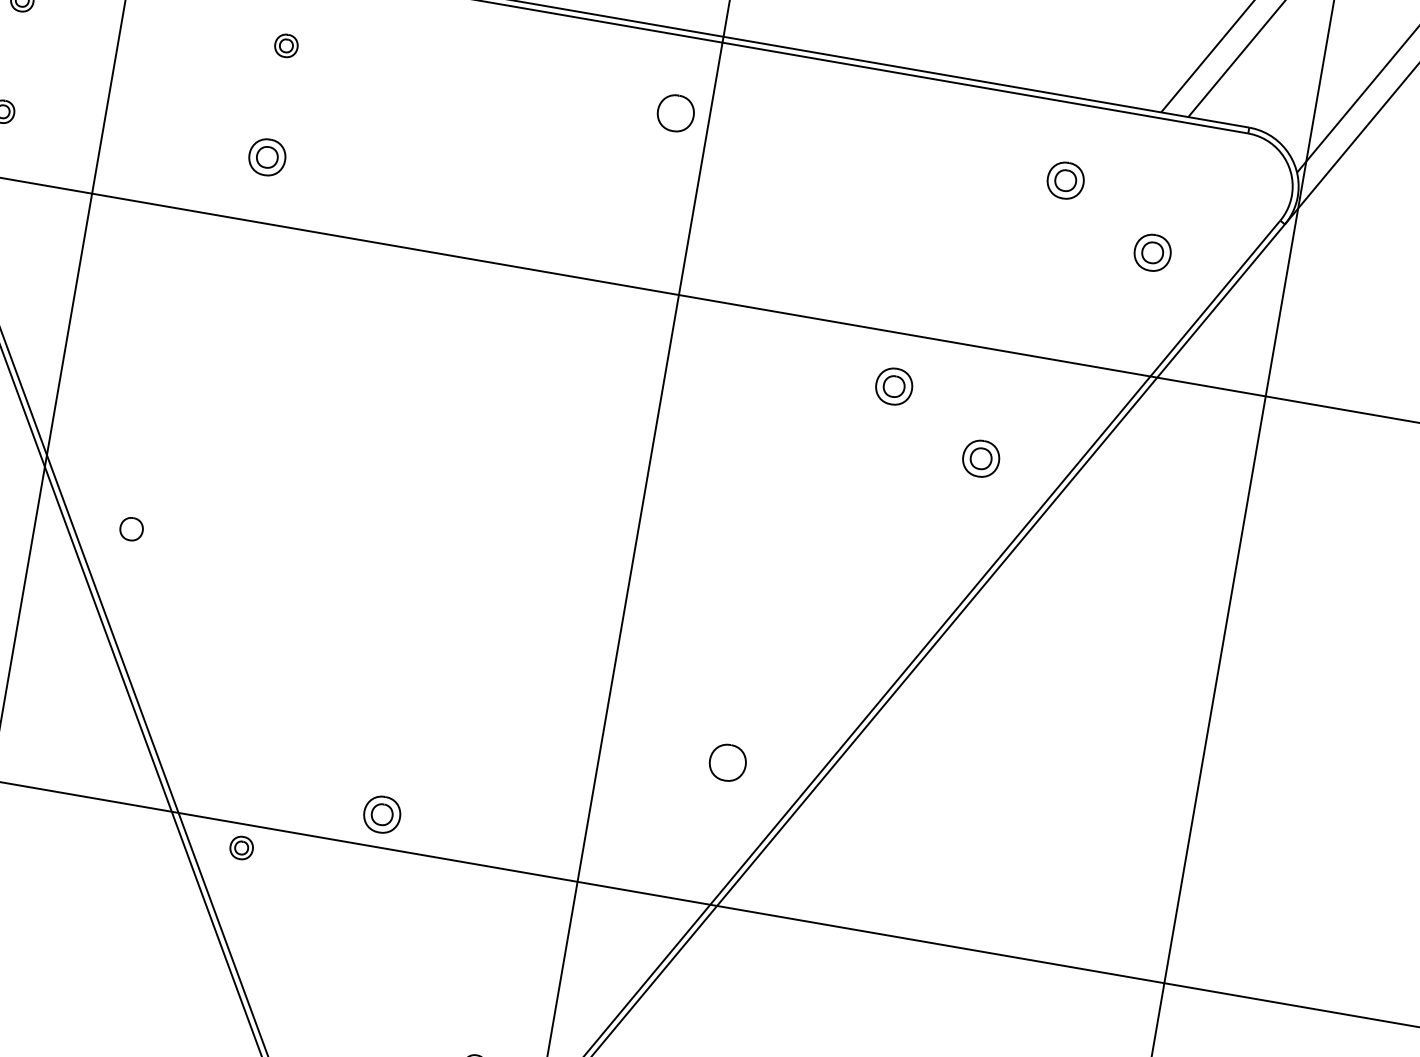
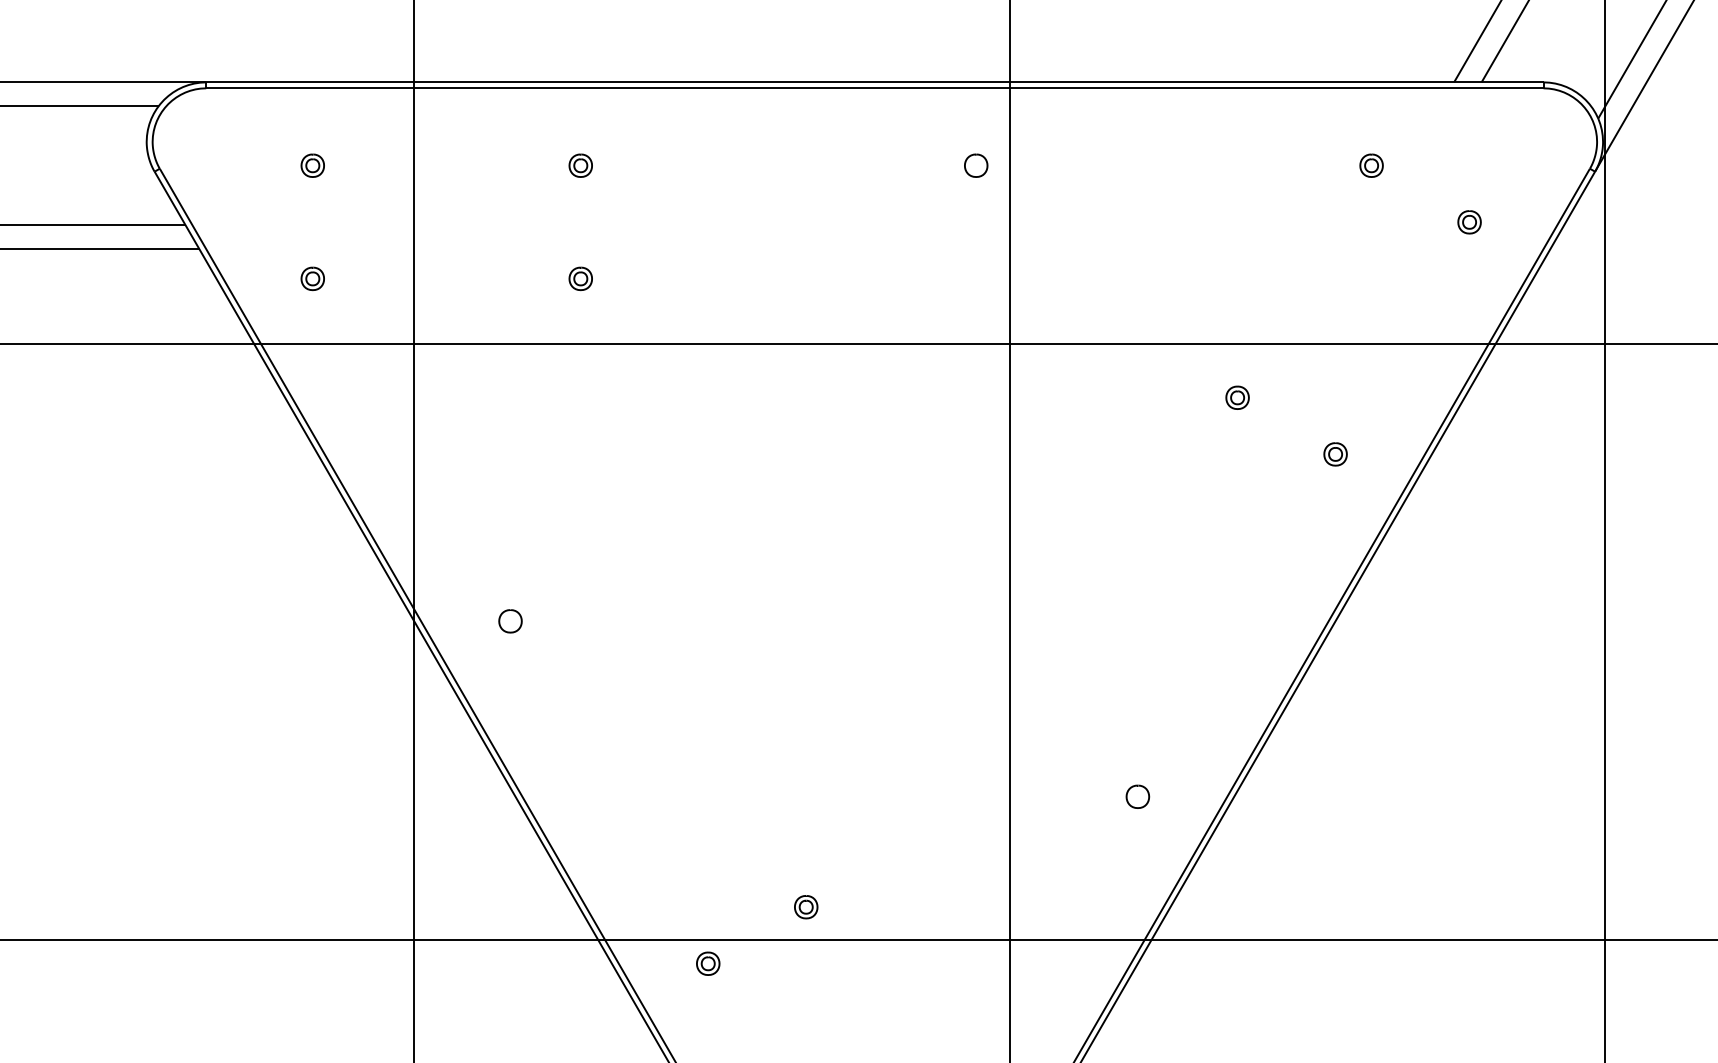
part: (676, 113) -> (976, 165), size x0.62
part: (266, 156) -> (580, 278), size x0.62
part: (1065, 180) -> (1371, 165), size x0.62
part: (1152, 253) -> (1469, 222), size x0.62
part: (894, 386) -> (1237, 397), size x0.62
part: (980, 458) -> (1335, 454), size x0.62
part: (131, 529) -> (510, 621), moved
part: (727, 762) -> (1137, 796), size x0.62
part: (382, 815) -> (806, 907), size x0.62
part: (241, 847) -> (708, 963), moved

